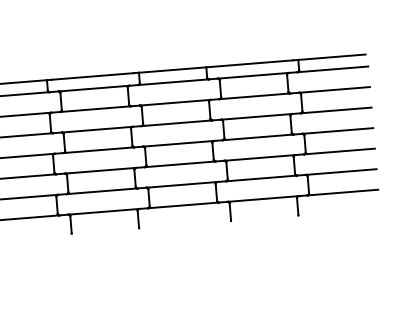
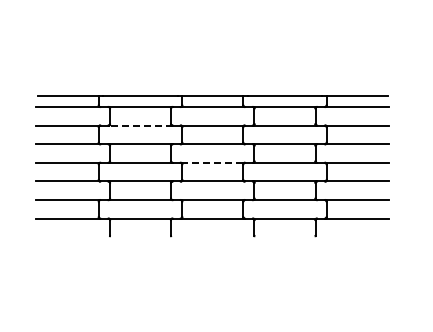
line: (95, 109) -> (140, 125), solid -> dashed
line: (179, 143) -> (213, 162), solid -> dashed

